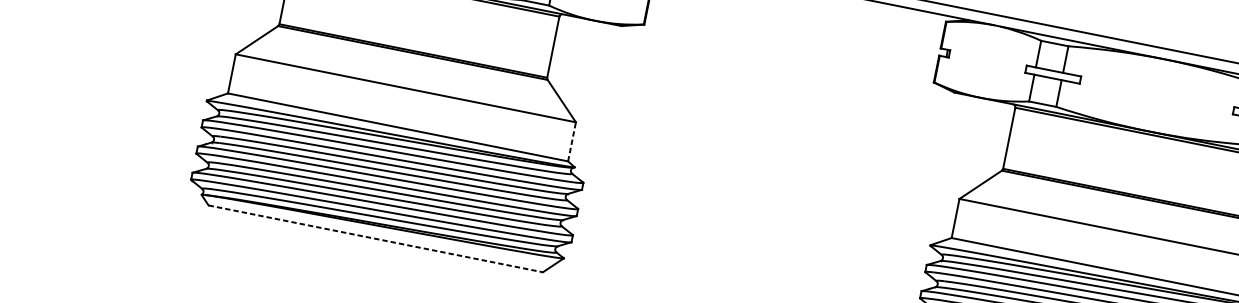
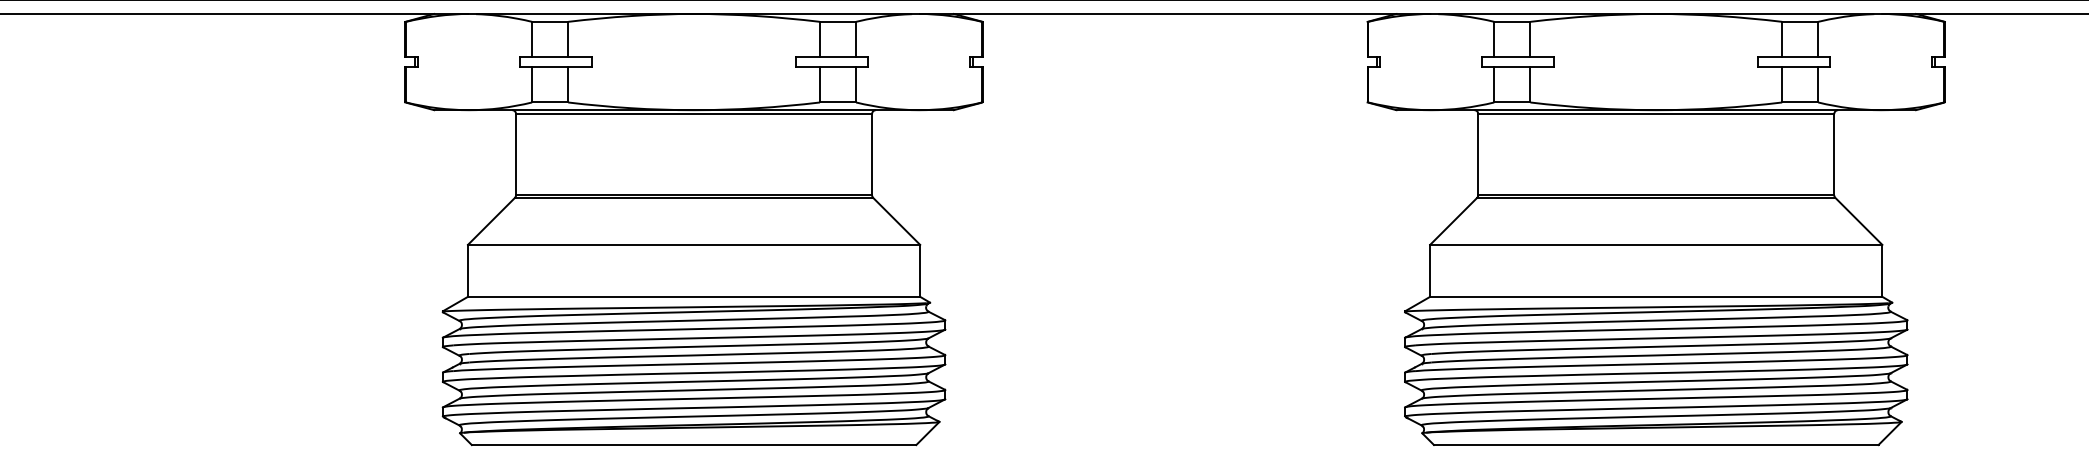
line: (572, 141) -> (920, 270), dashed -> solid
line: (376, 239) -> (694, 445), dashed -> solid

